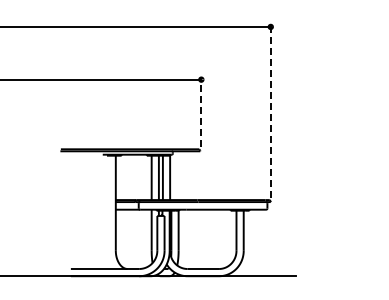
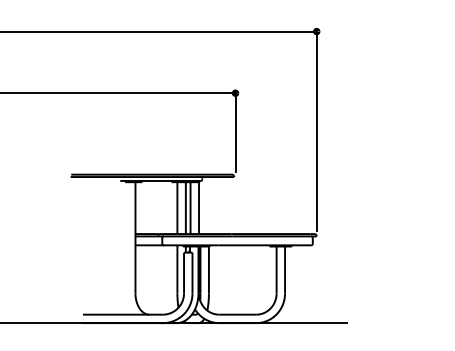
line: (270, 111) -> (316, 130), dashed -> solid
line: (201, 113) -> (235, 132), dashed -> solid

